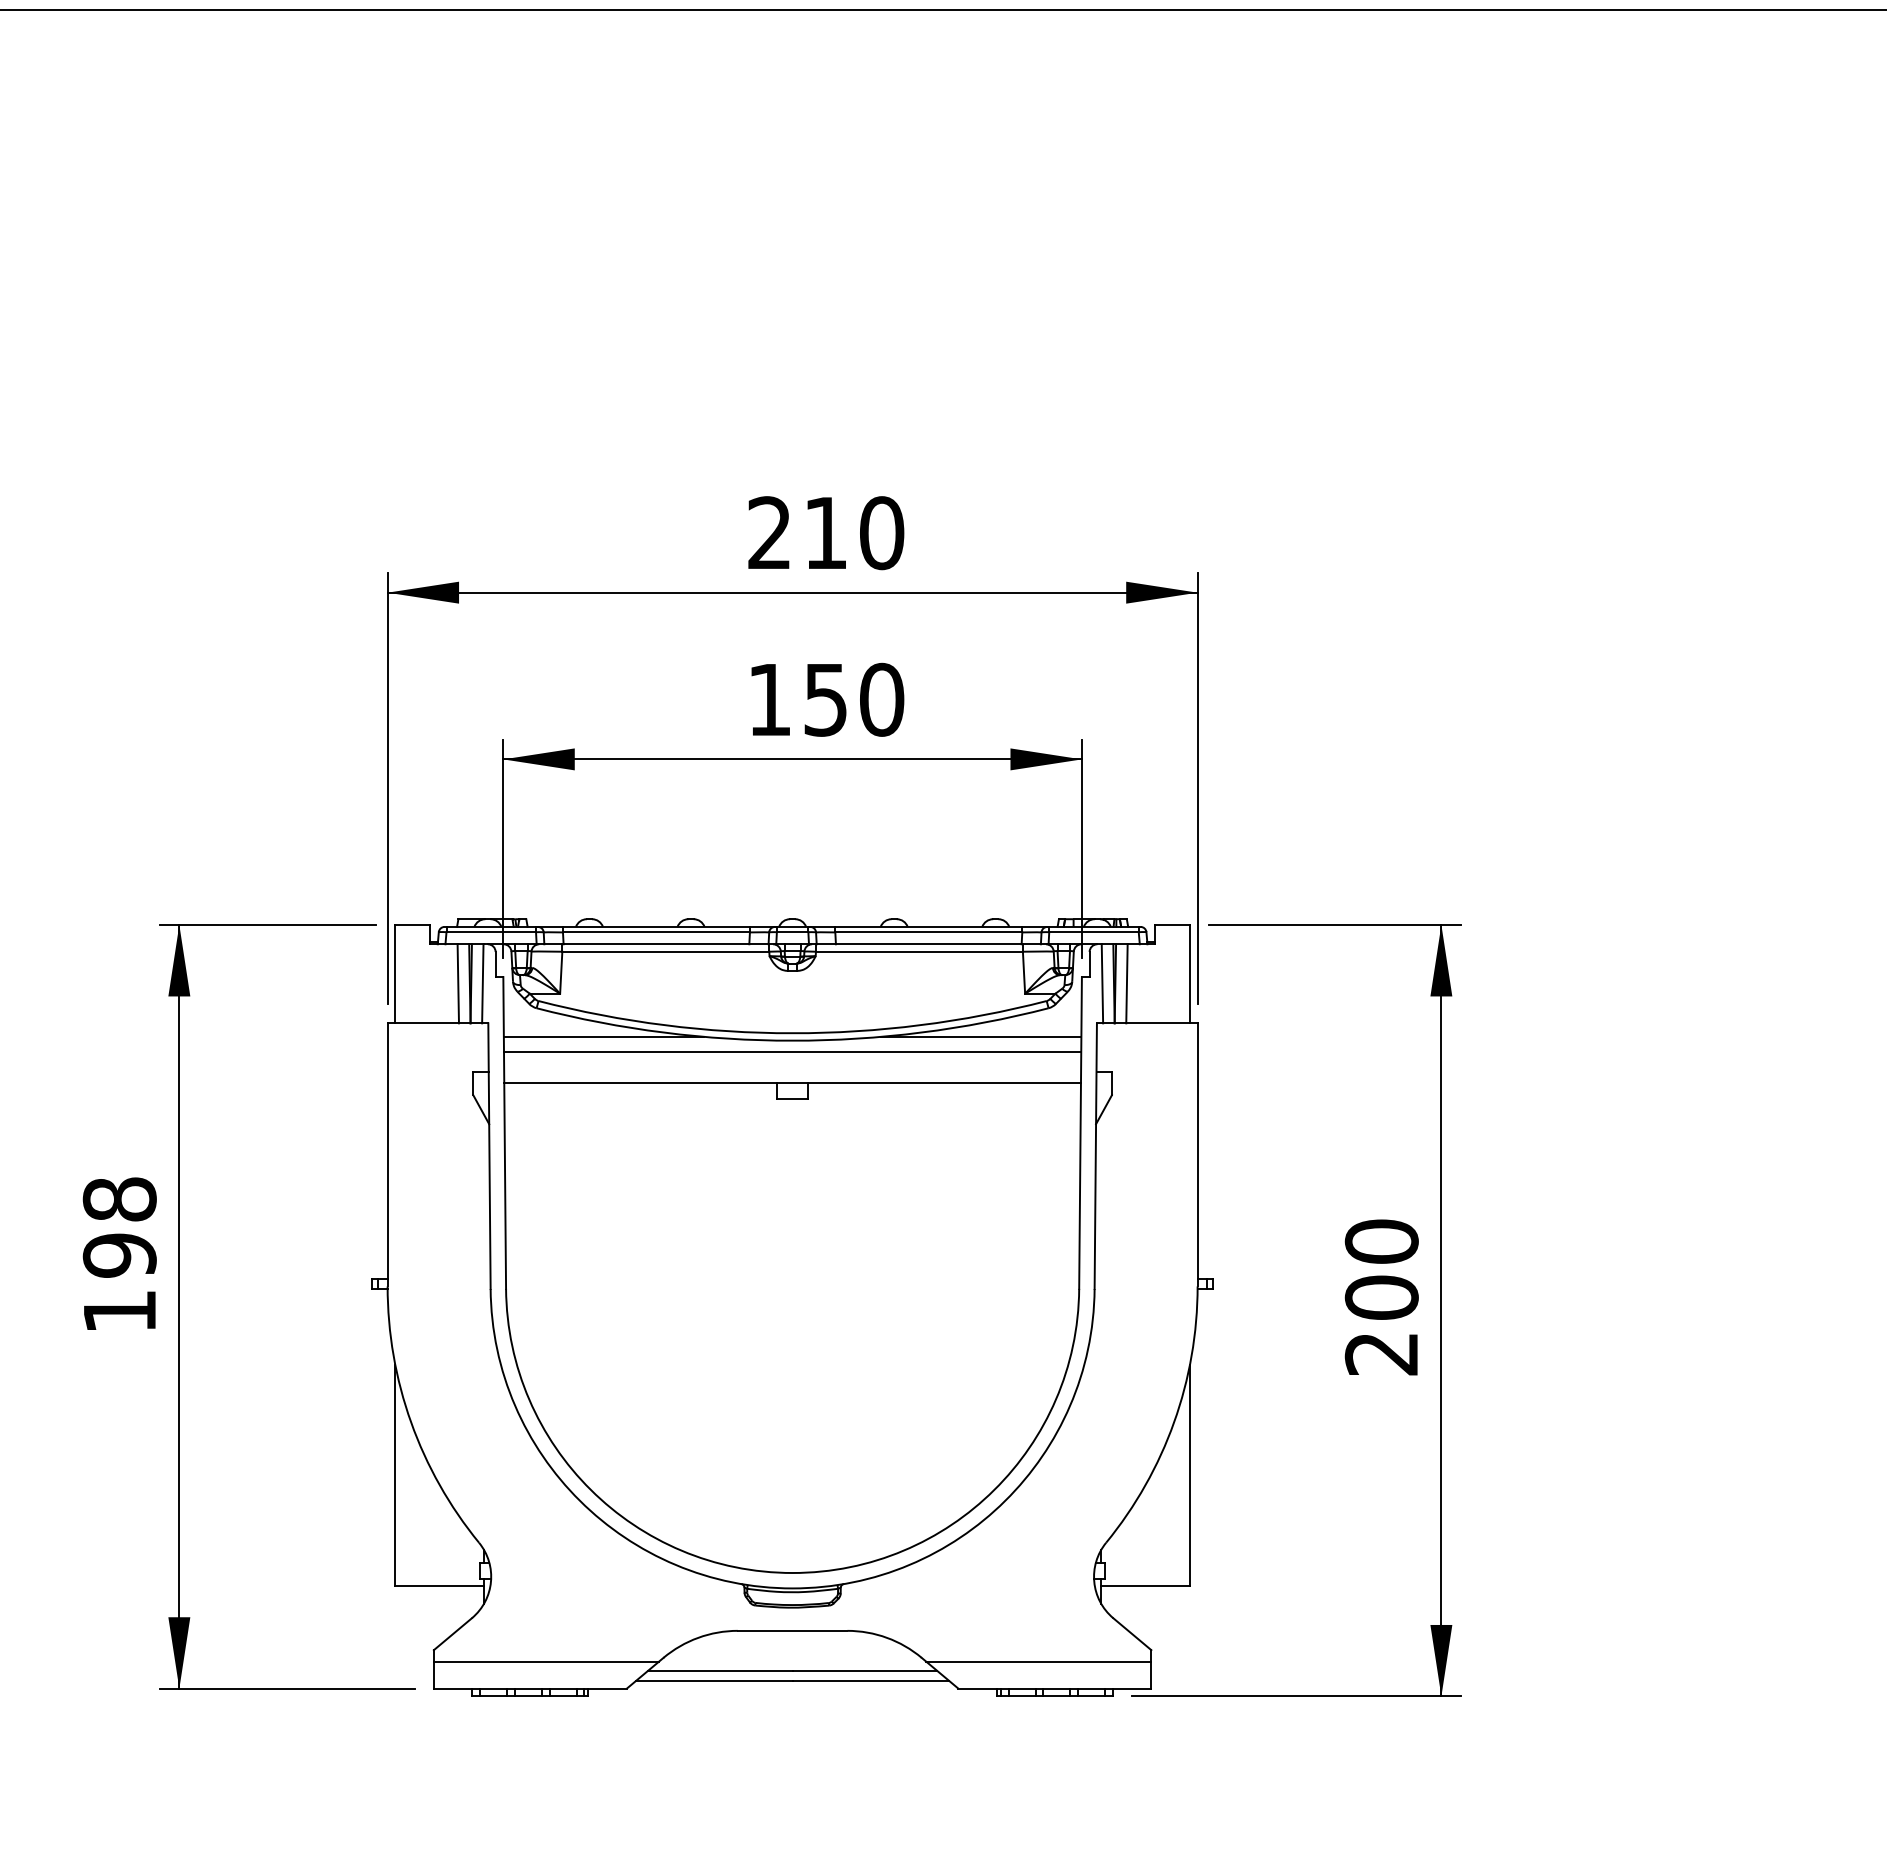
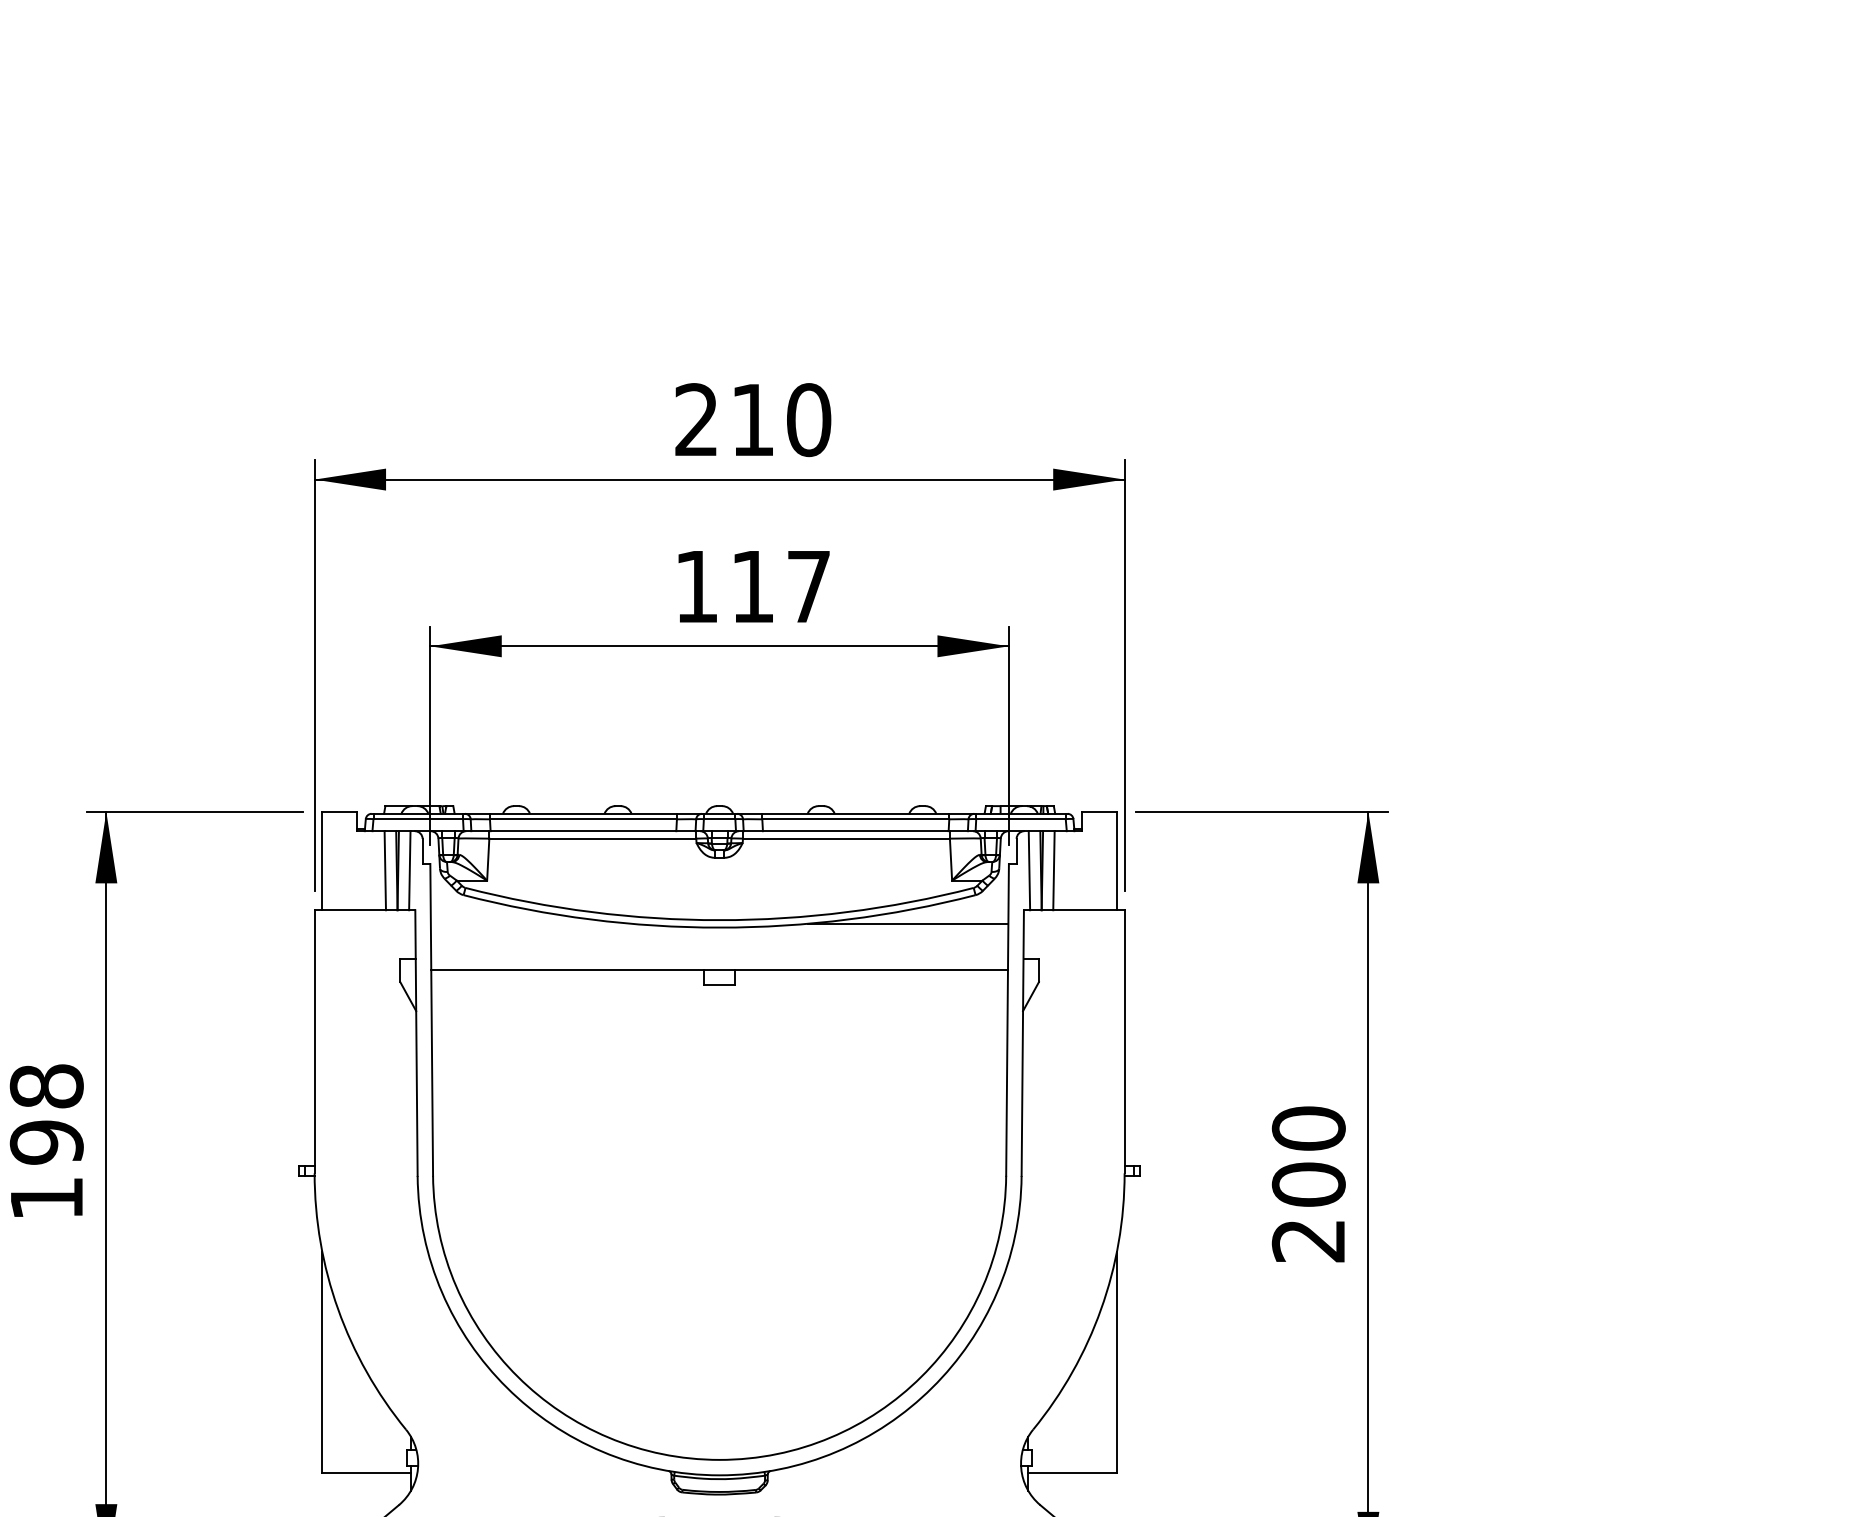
text: (854, 699) -> (781, 586), 150 -> 117
line: (603, 1036) -> (530, 923), removed
line: (792, 1052) -> (719, 939), removed

